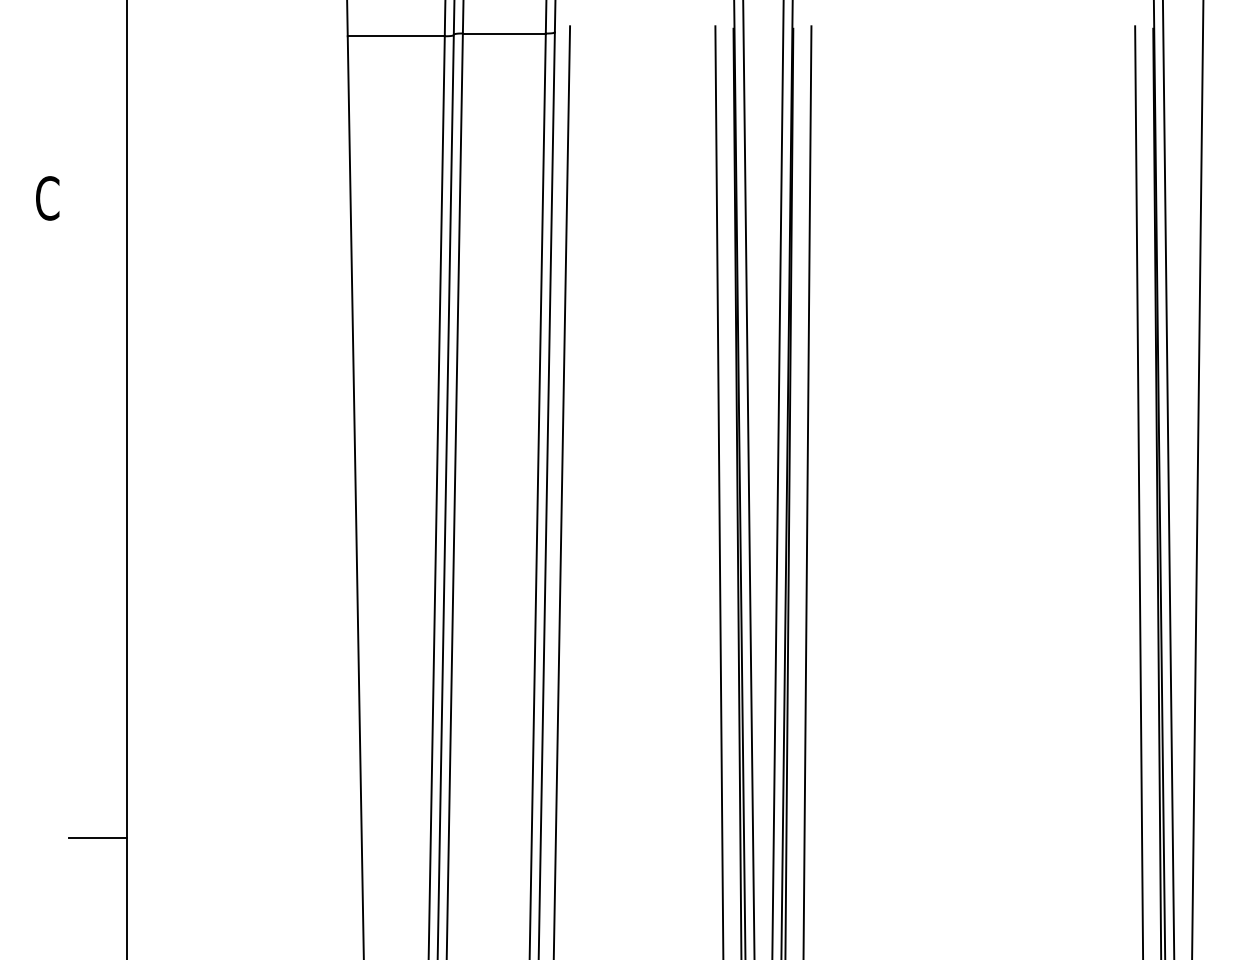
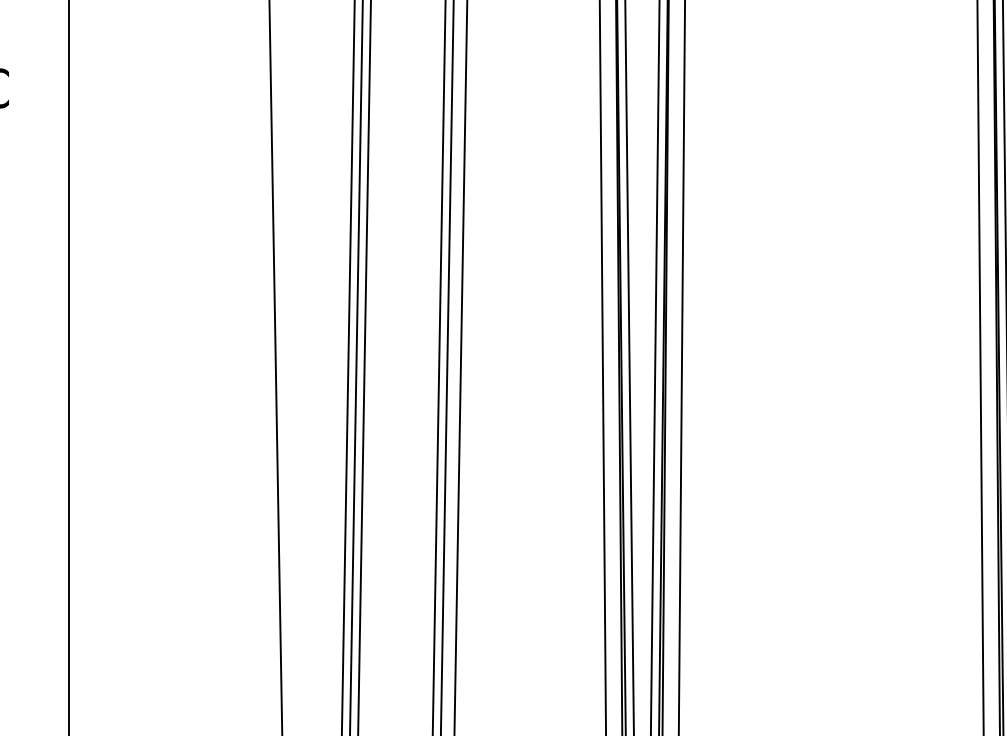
line: (97, 838) -> (43, 664), removed

